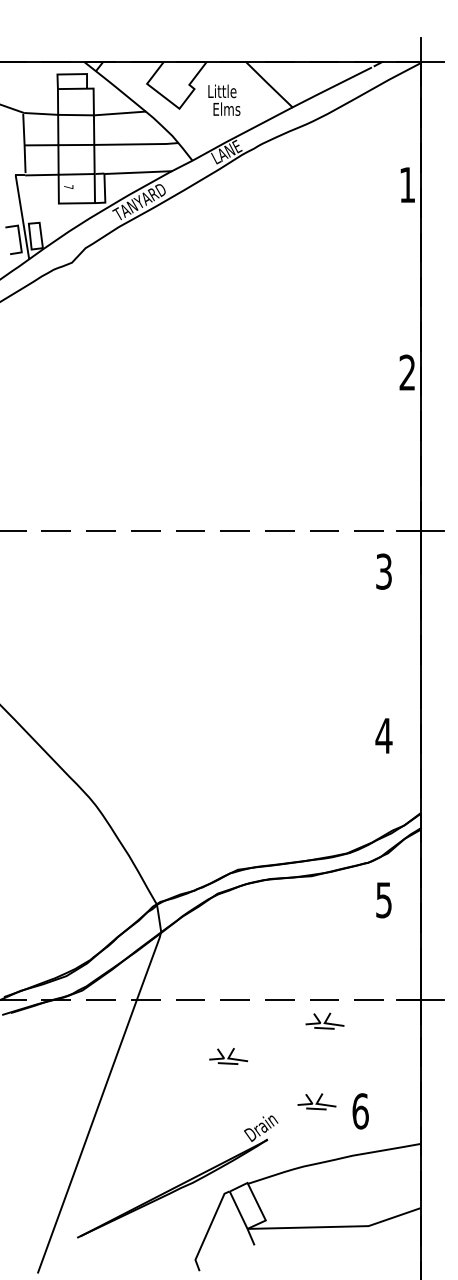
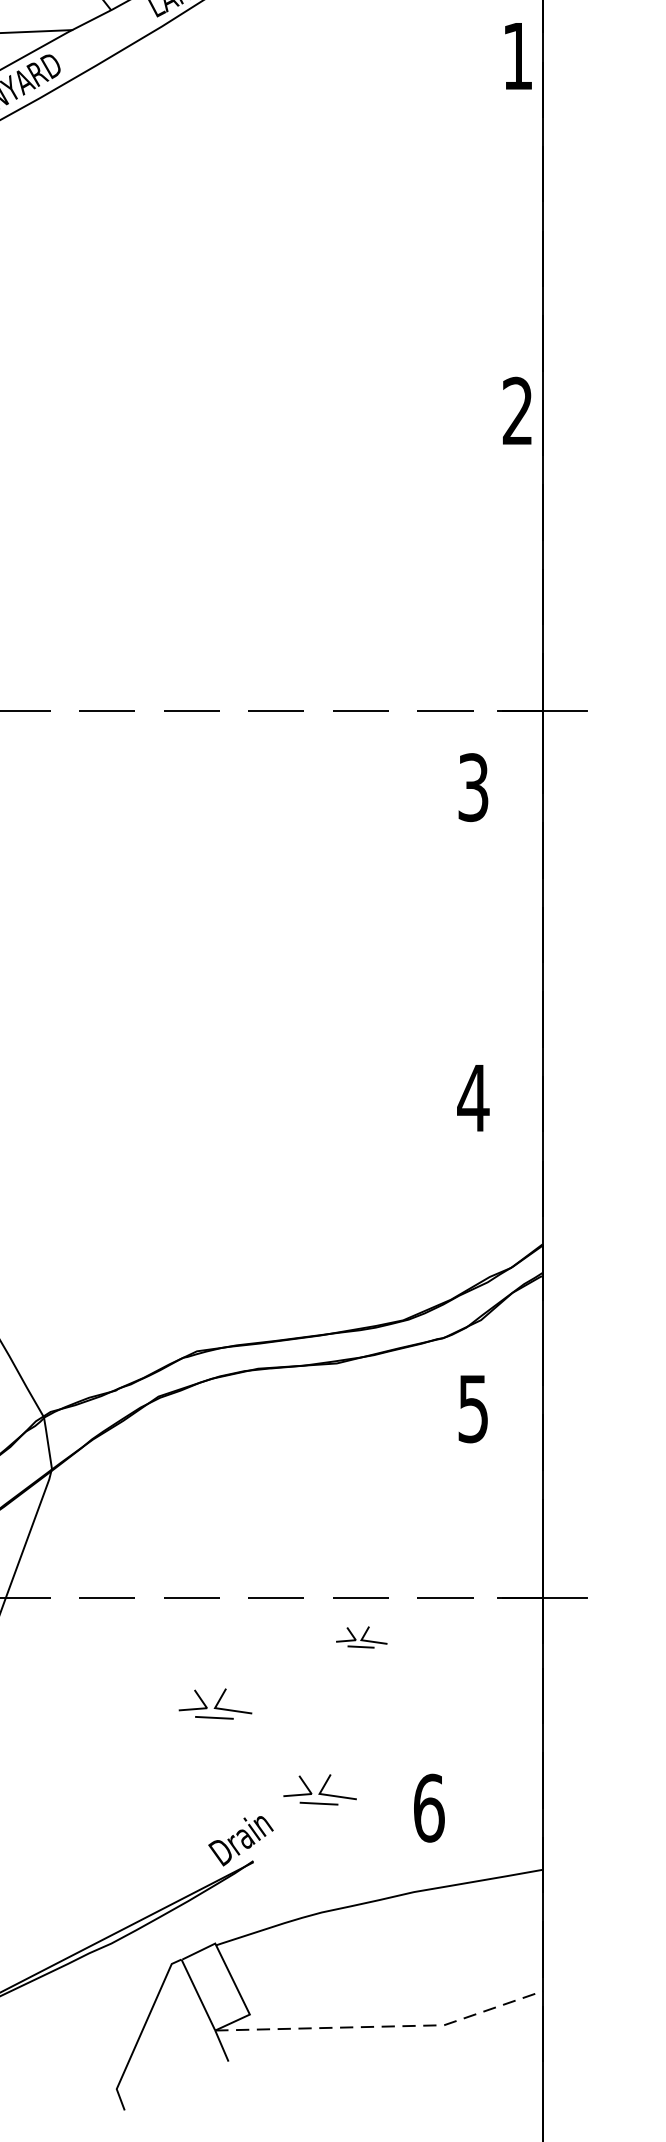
part: (324, 1020) -> (360, 1636), size x0.7
part: (228, 1056) -> (215, 1704), moved
part: (316, 1101) -> (319, 1789), moved
line: (336, 1226) -> (383, 2025), solid -> dashed

